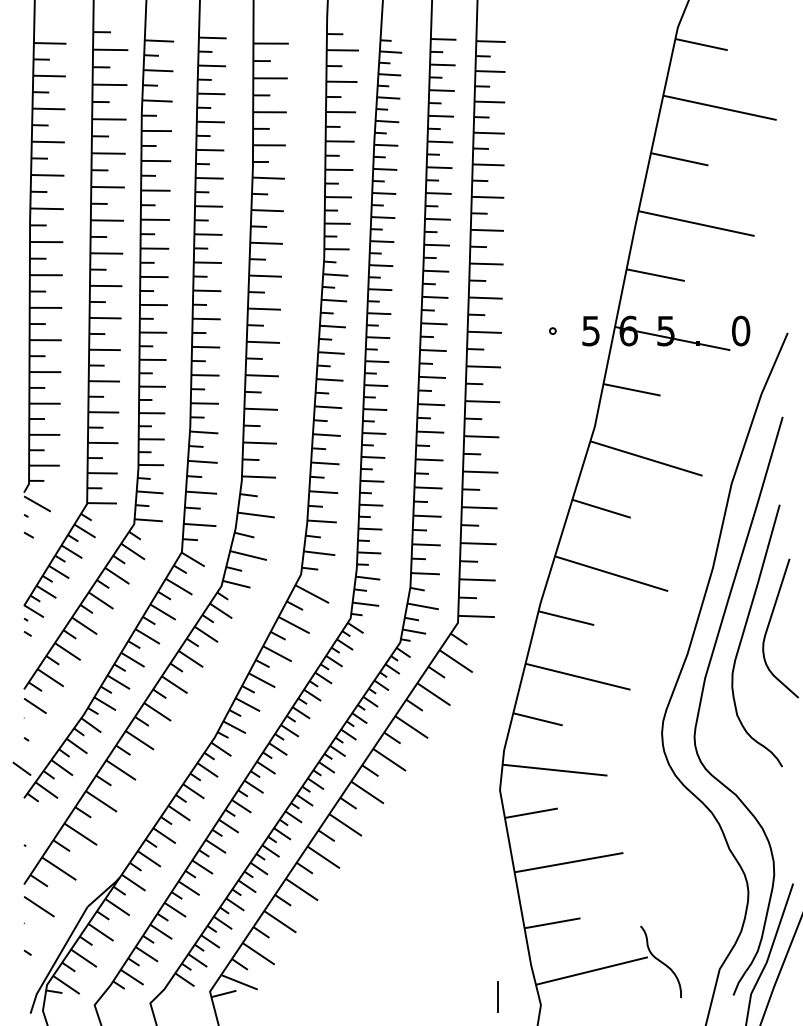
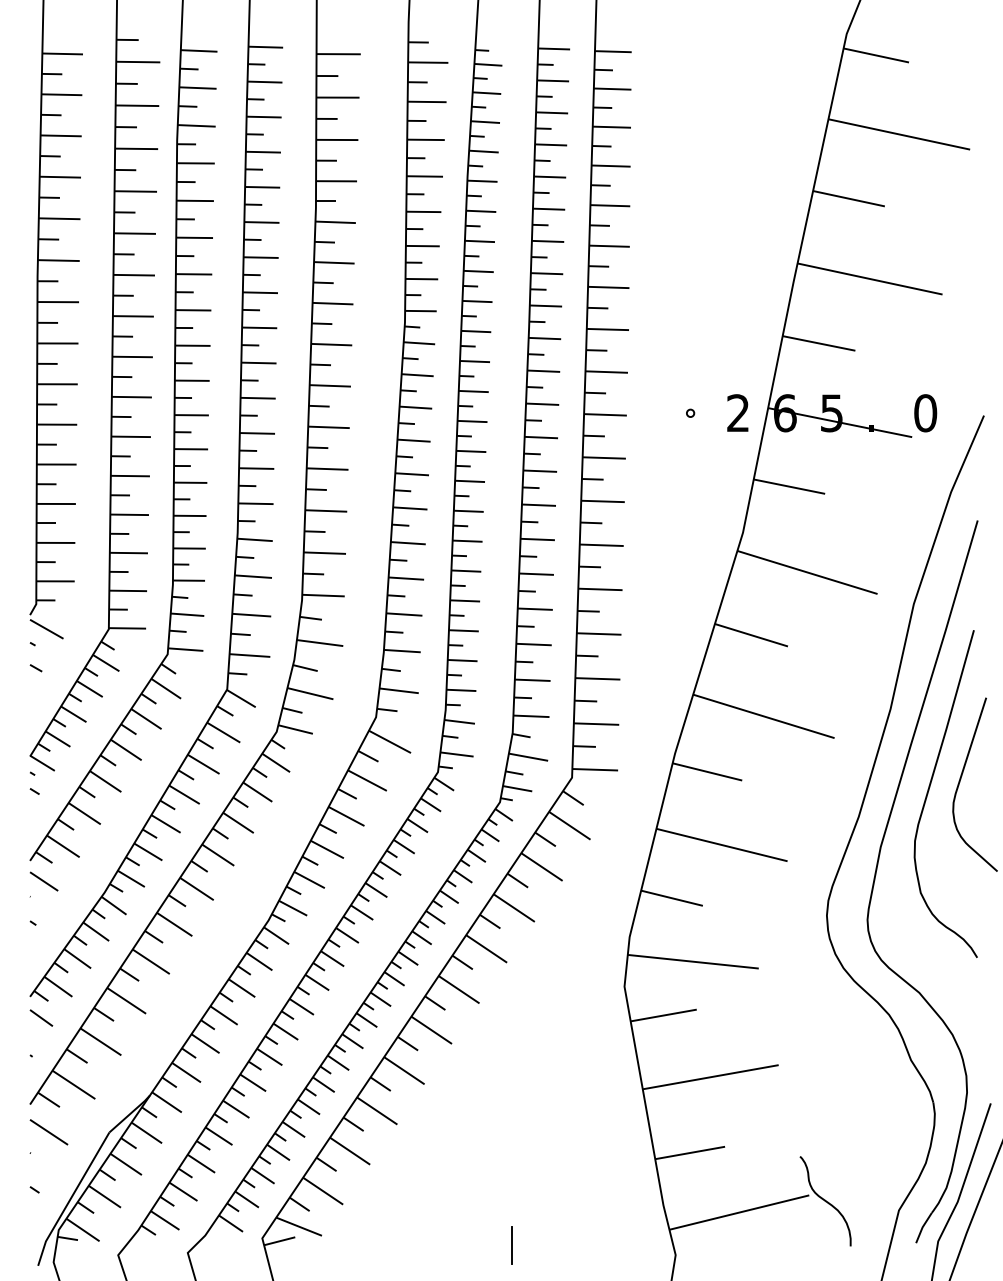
text: (590, 331) -> (737, 413), 5 -> 2
line: (22, 768) -> (41, 1017), moved
line: (497, 997) -> (511, 1245), moved

